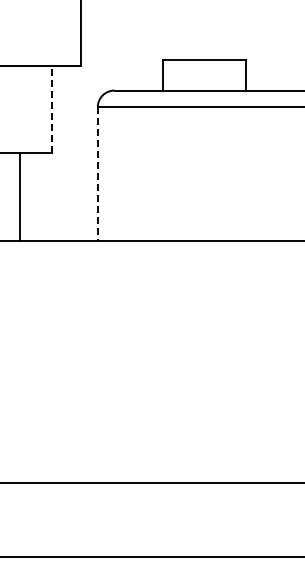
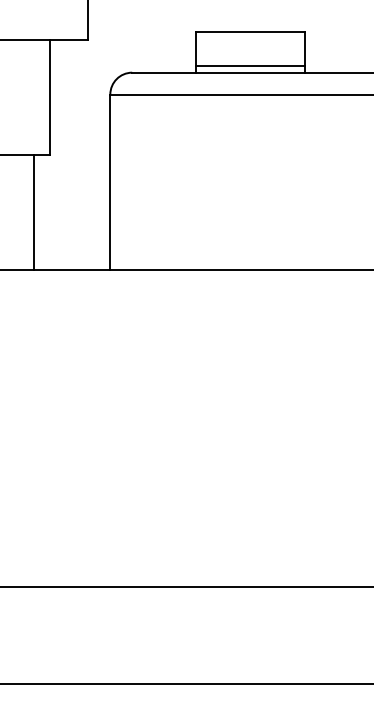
line: (204, 85) -> (250, 66), added
line: (51, 109) -> (49, 97), dashed -> solid
line: (97, 174) -> (109, 182), dashed -> solid
line: (20, 196) -> (33, 211), moved

